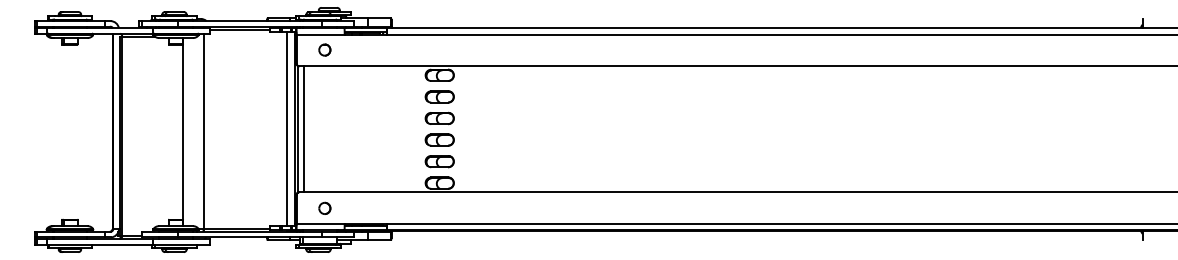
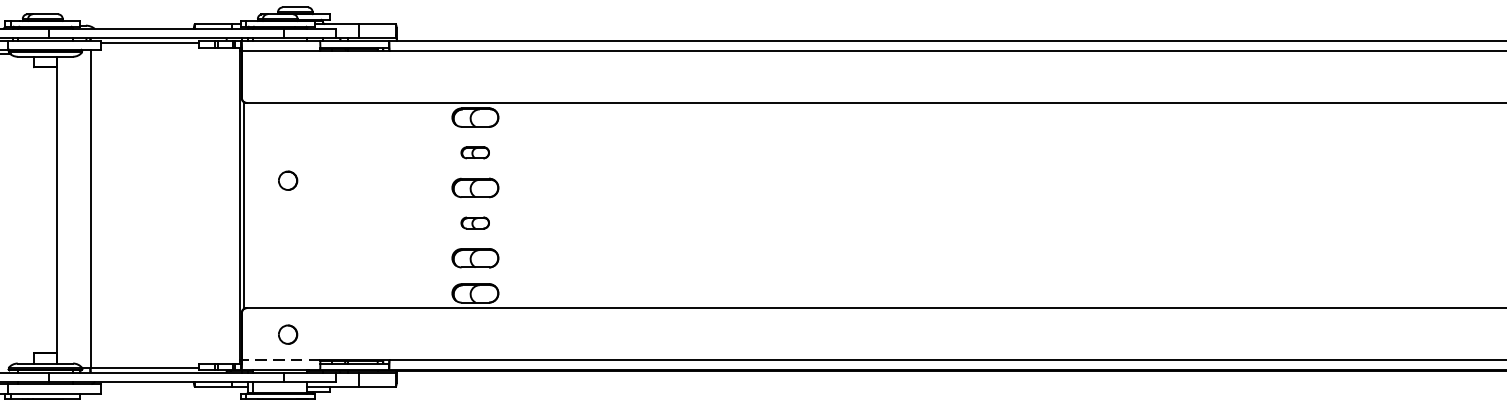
part: (324, 49) -> (287, 179), moved
part: (439, 96) -> (475, 152), size x0.6
line: (287, 129) -> (227, 205), removed
line: (304, 129) -> (254, 205), removed
part: (439, 139) -> (475, 222), size x0.6
line: (320, 224) -> (280, 360), solid -> dashed

